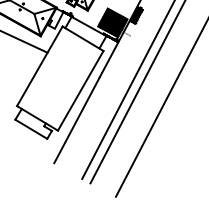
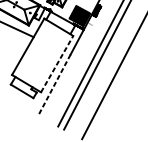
line: (80, 90) -> (57, 63), solid -> dashed
line: (77, 120) -> (54, 85), solid -> dashed

